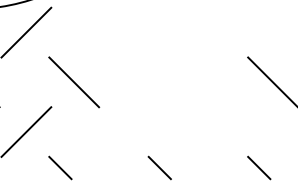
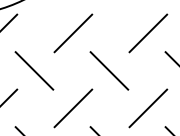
line: (125, 32) -> (73, 33), added
line: (225, 32) -> (148, 33), added
line: (173, 82) -> (109, 71), added
line: (125, 131) -> (73, 107), added
line: (225, 131) -> (148, 107), added

